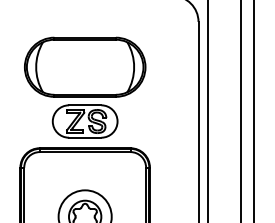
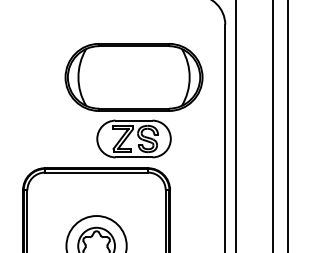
part: (85, 87) -> (134, 100), moved

